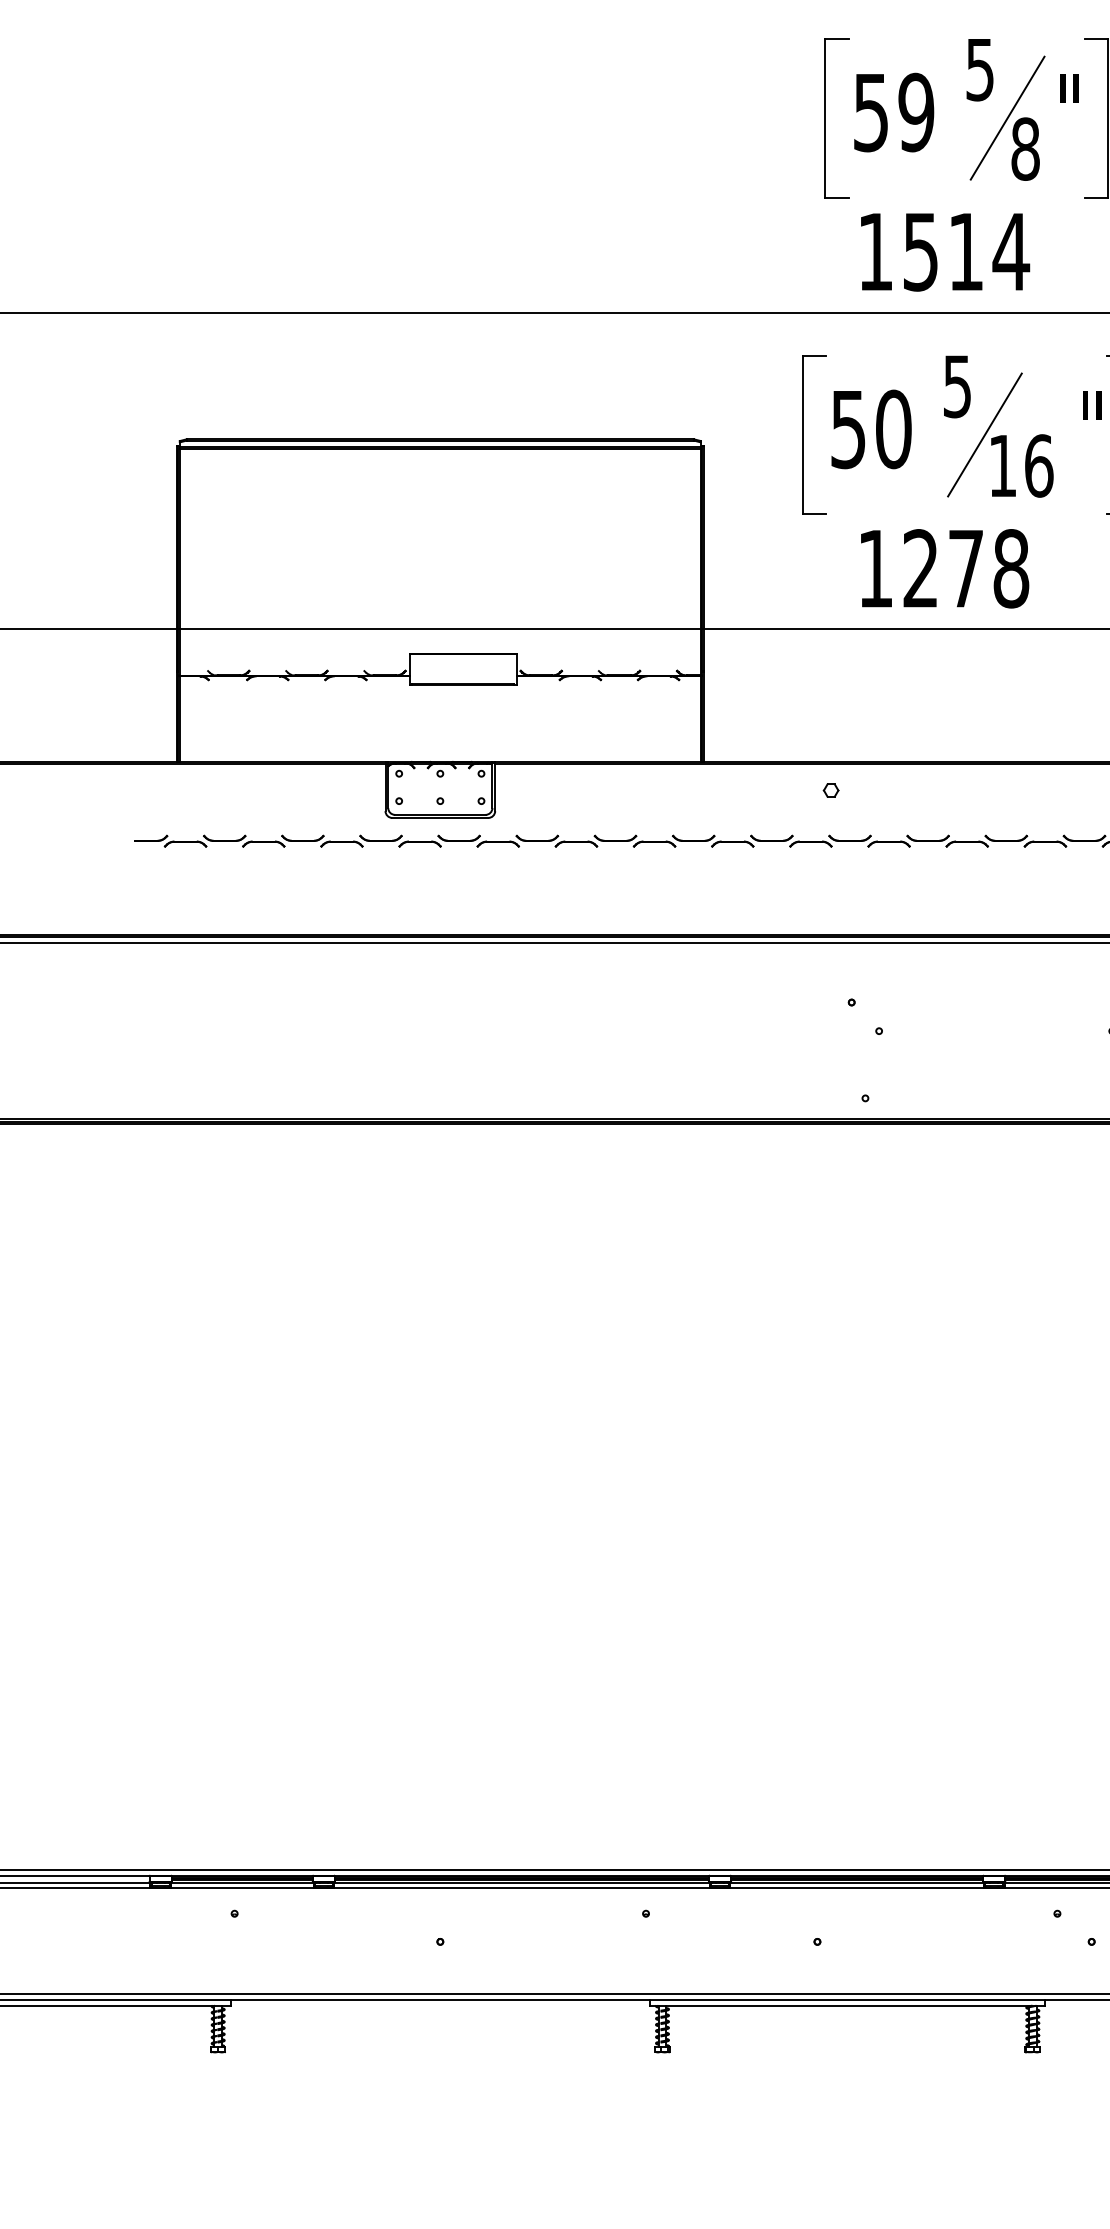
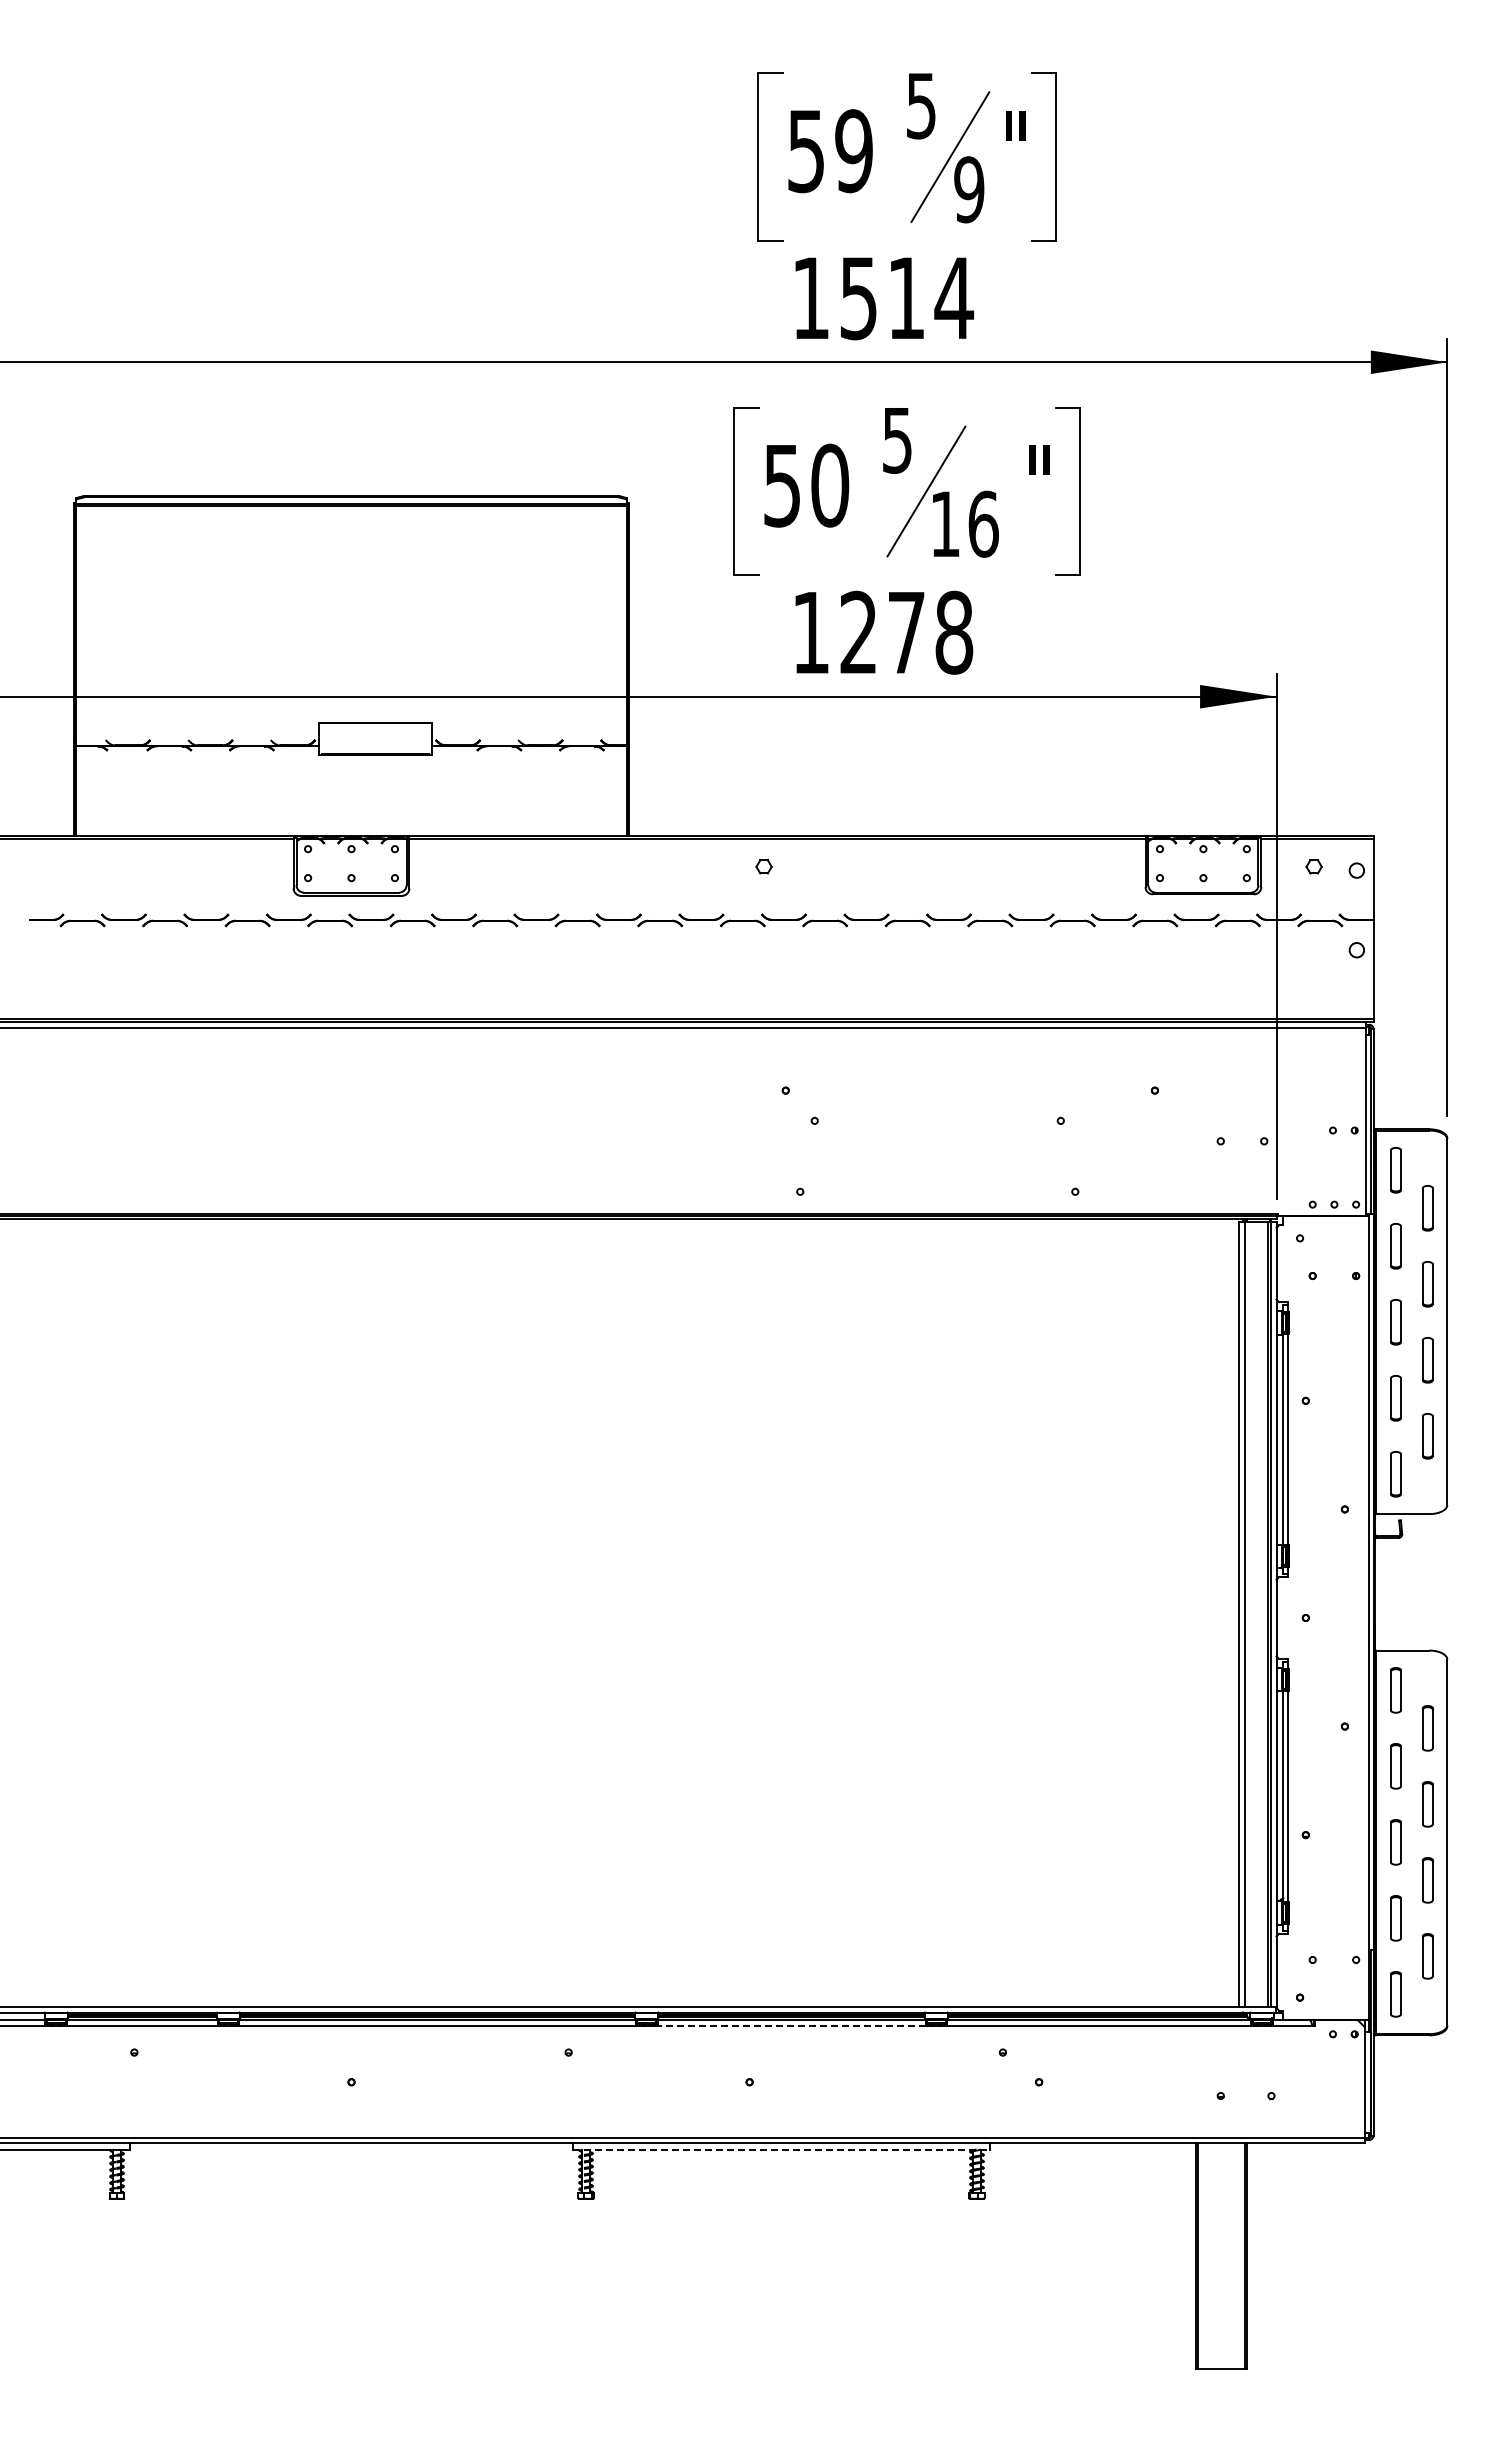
text: (1025, 148) -> (969, 189), 8 -> 9
line: (857, 1888) -> (791, 2025), solid -> dashed
line: (847, 2005) -> (781, 2149), solid -> dashed

